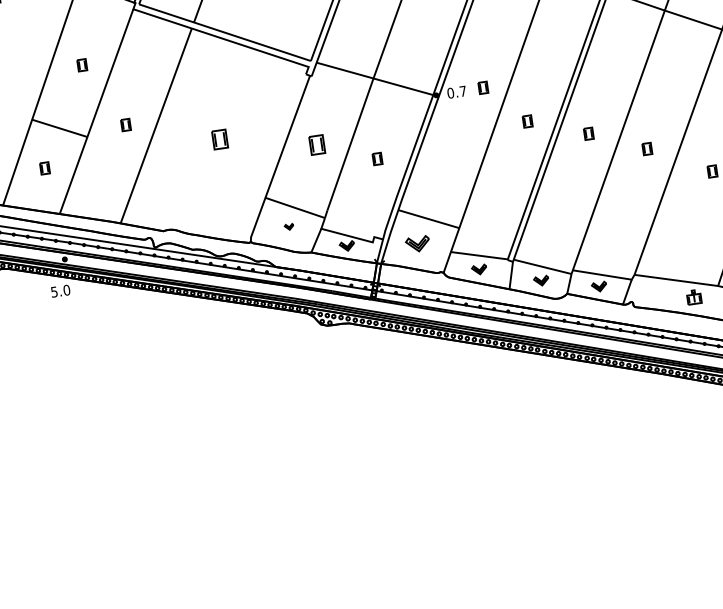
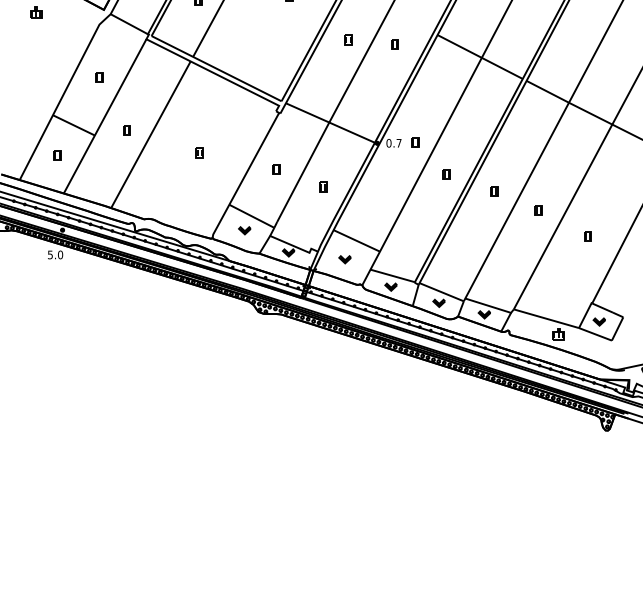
part: (219, 138) -> (199, 152), size x0.62
part: (317, 145) -> (276, 169), size x0.62
part: (288, 226) -> (244, 230), size x1.67
part: (417, 244) -> (344, 259), size x0.62

